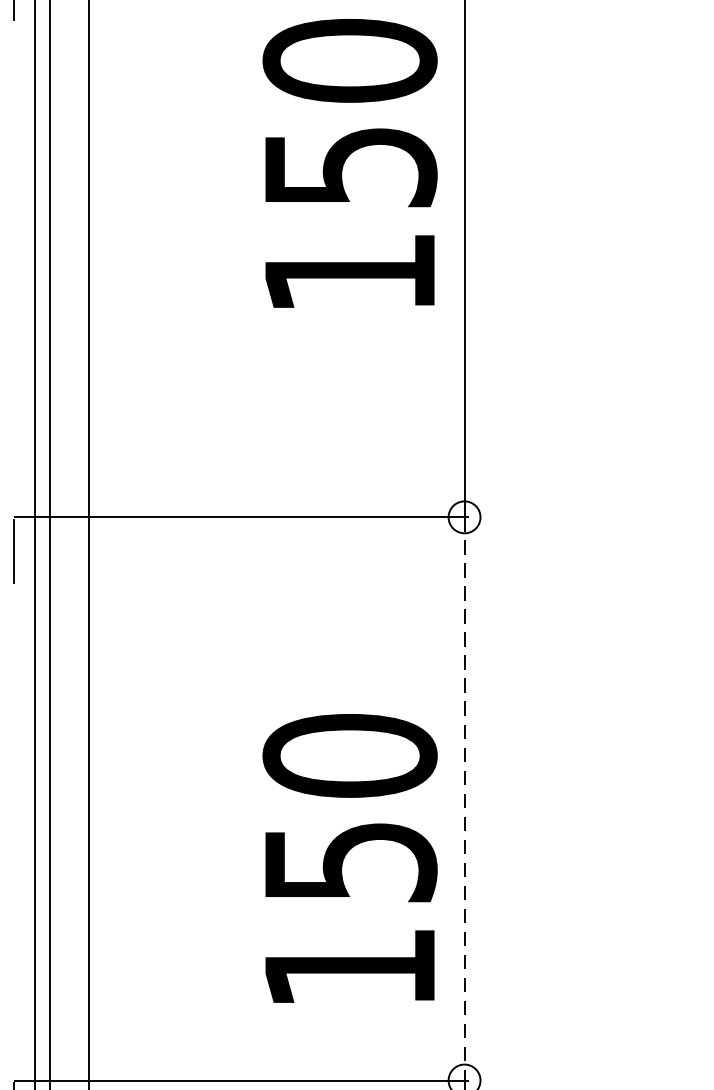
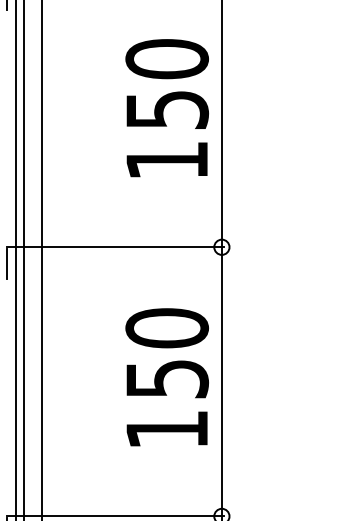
text: (348, 164) -> (166, 108), moved
line: (463, 798) -> (221, 381), dashed -> solid
text: (348, 858) -> (166, 377), moved

